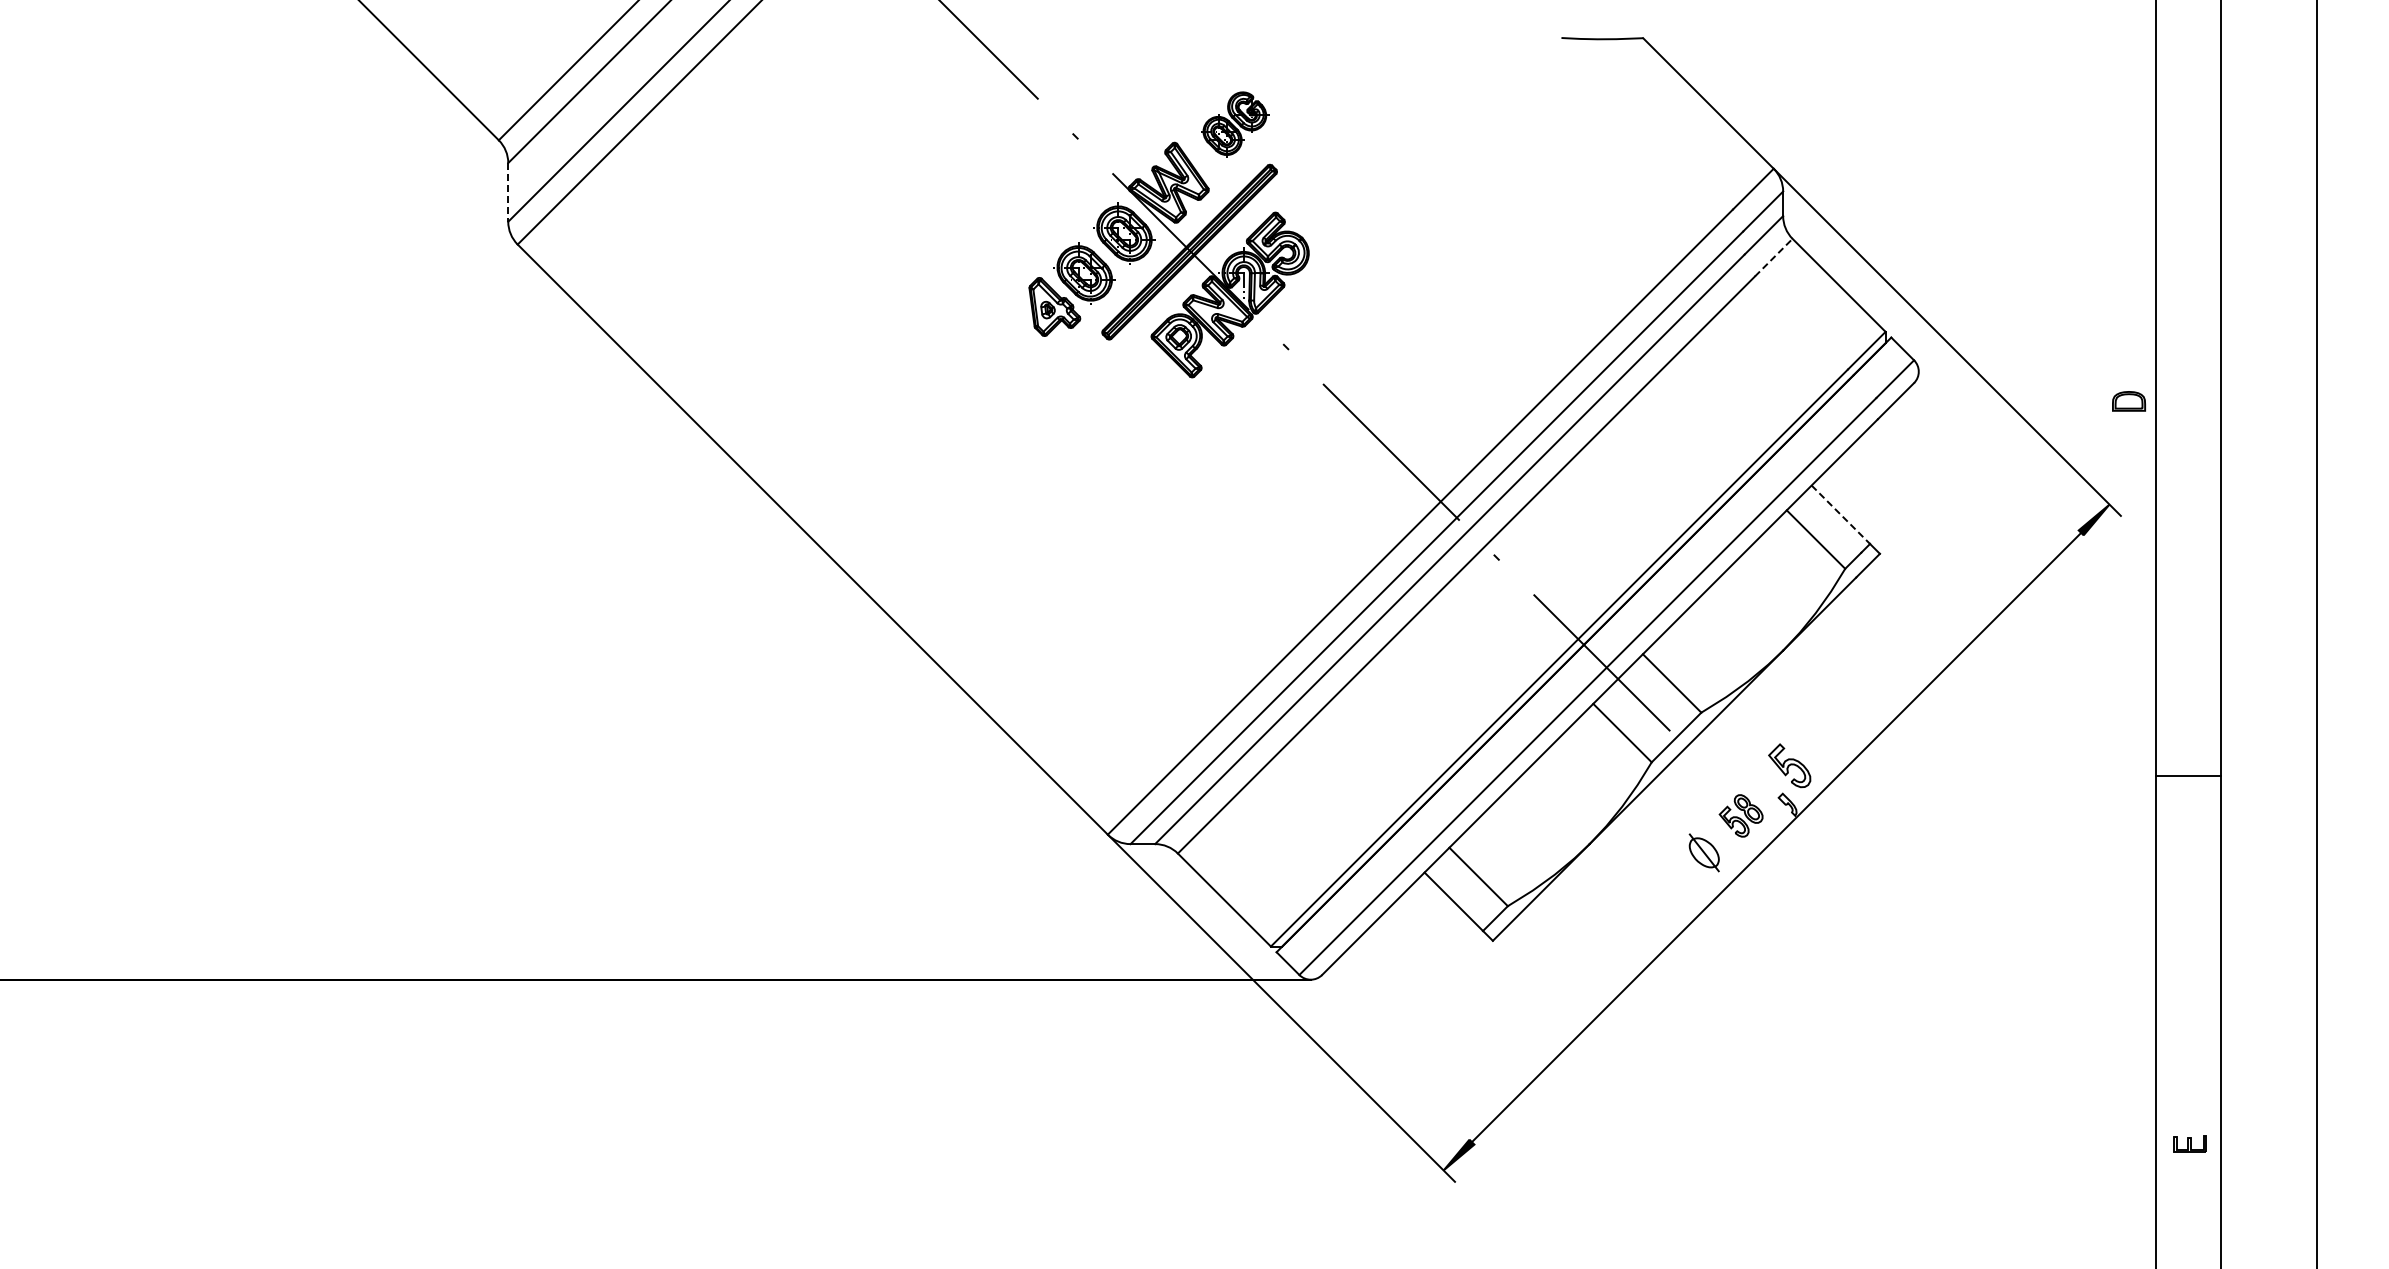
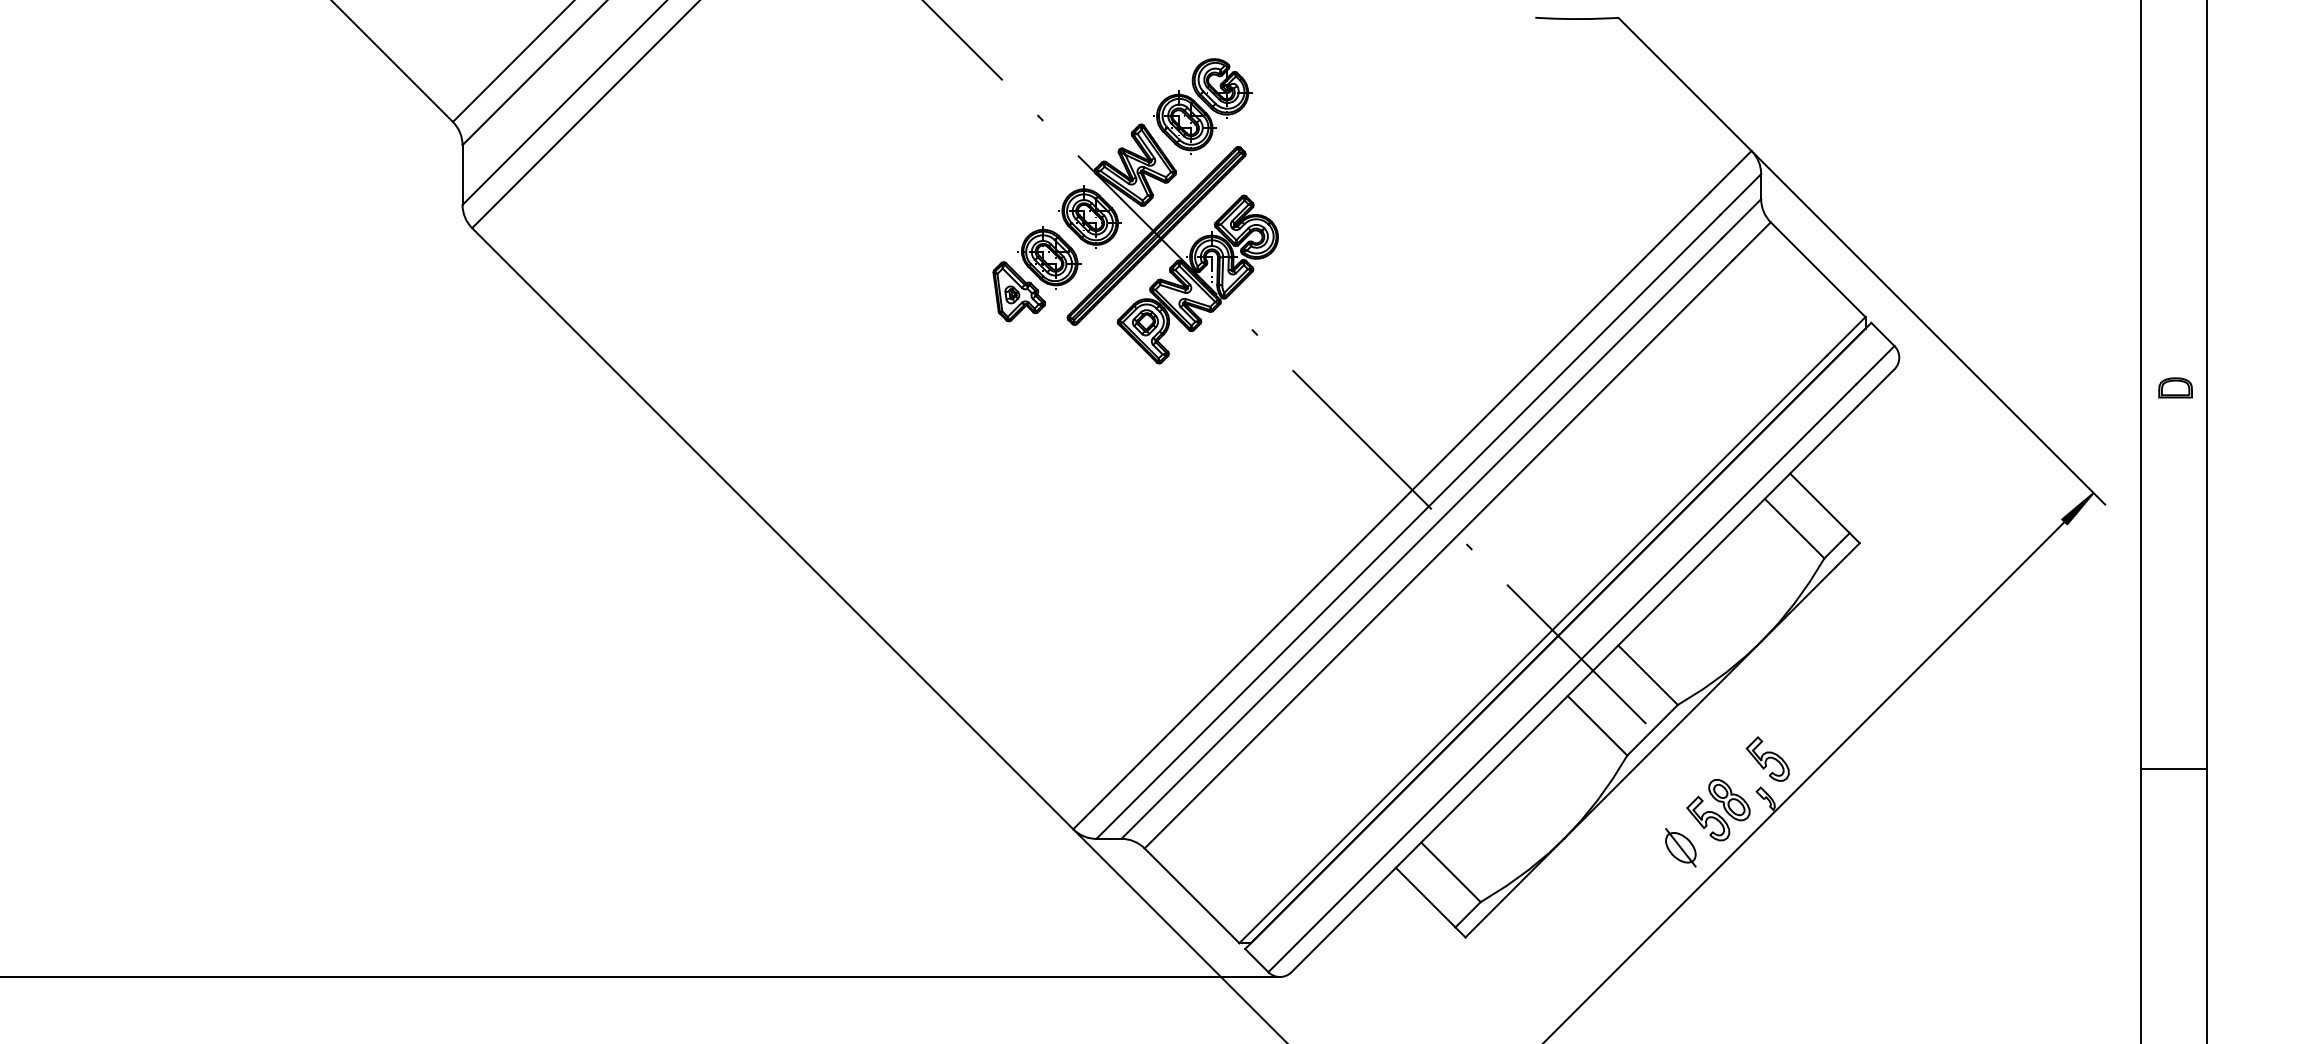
part: (1234, 124) -> (1202, 105), size x1.43
line: (508, 192) -> (462, 175), dashed -> solid
line: (1773, 257) -> (1751, 241), dashed -> solid
part: (2128, 401) -> (2175, 388), moved
line: (1841, 515) -> (1820, 504), dashed -> solid
part: (1740, 815) -> (1717, 809), size x1.43

